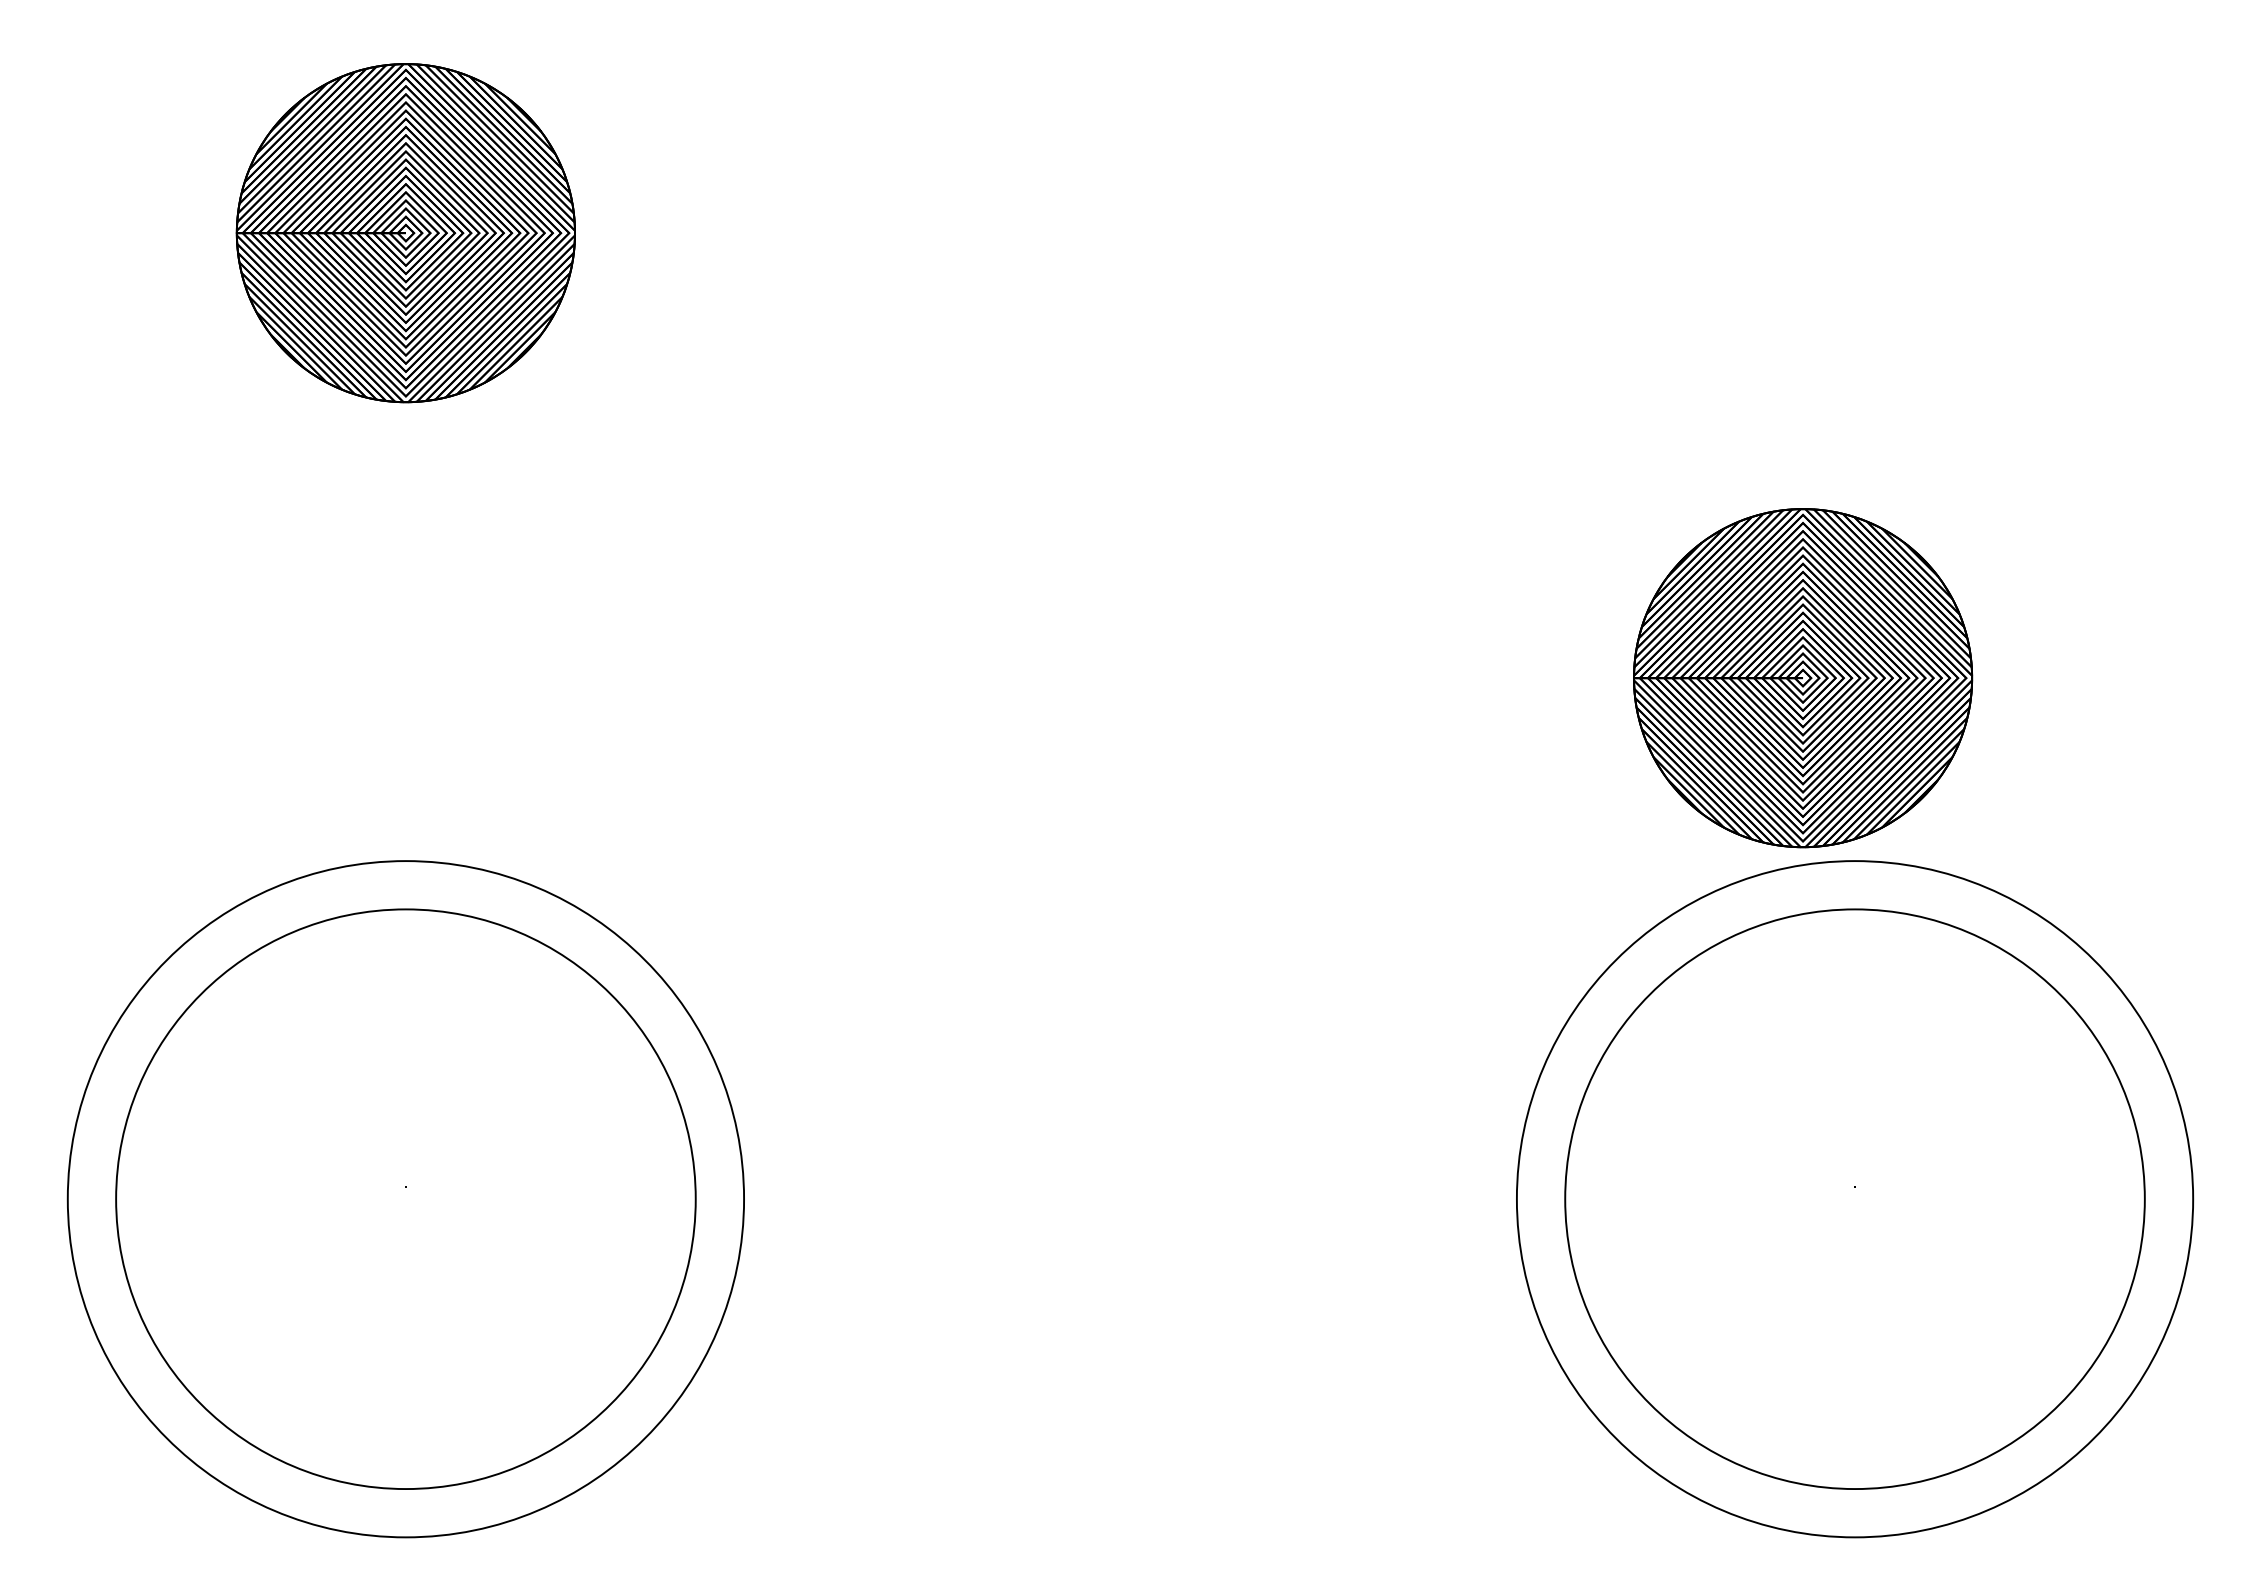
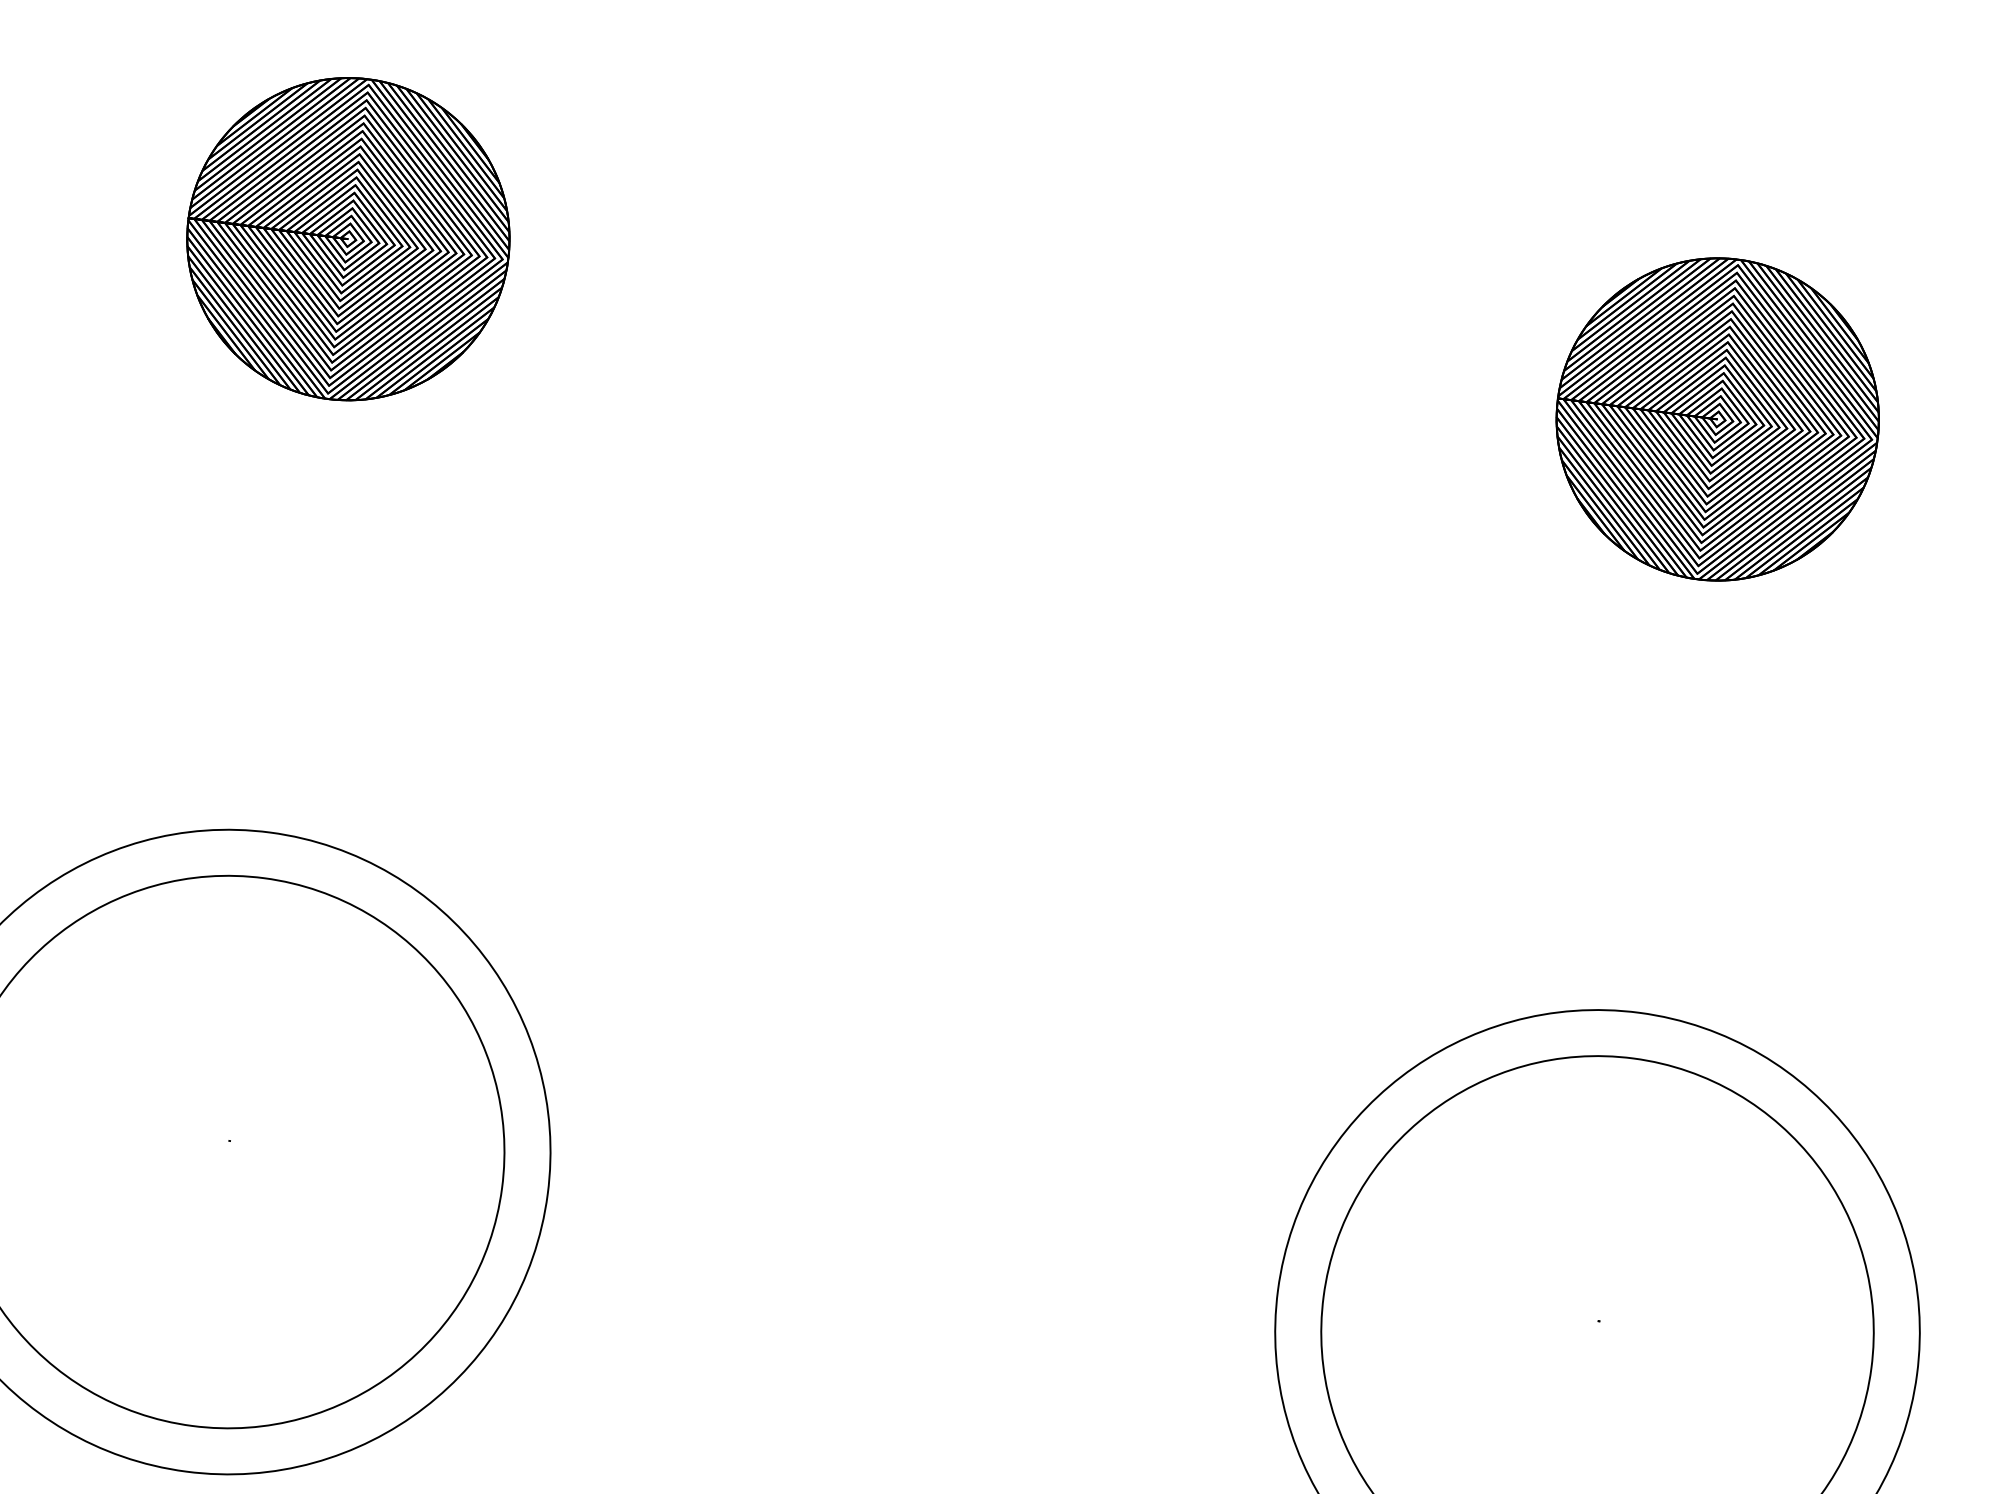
part: (1803, 678) -> (1718, 419), moved

